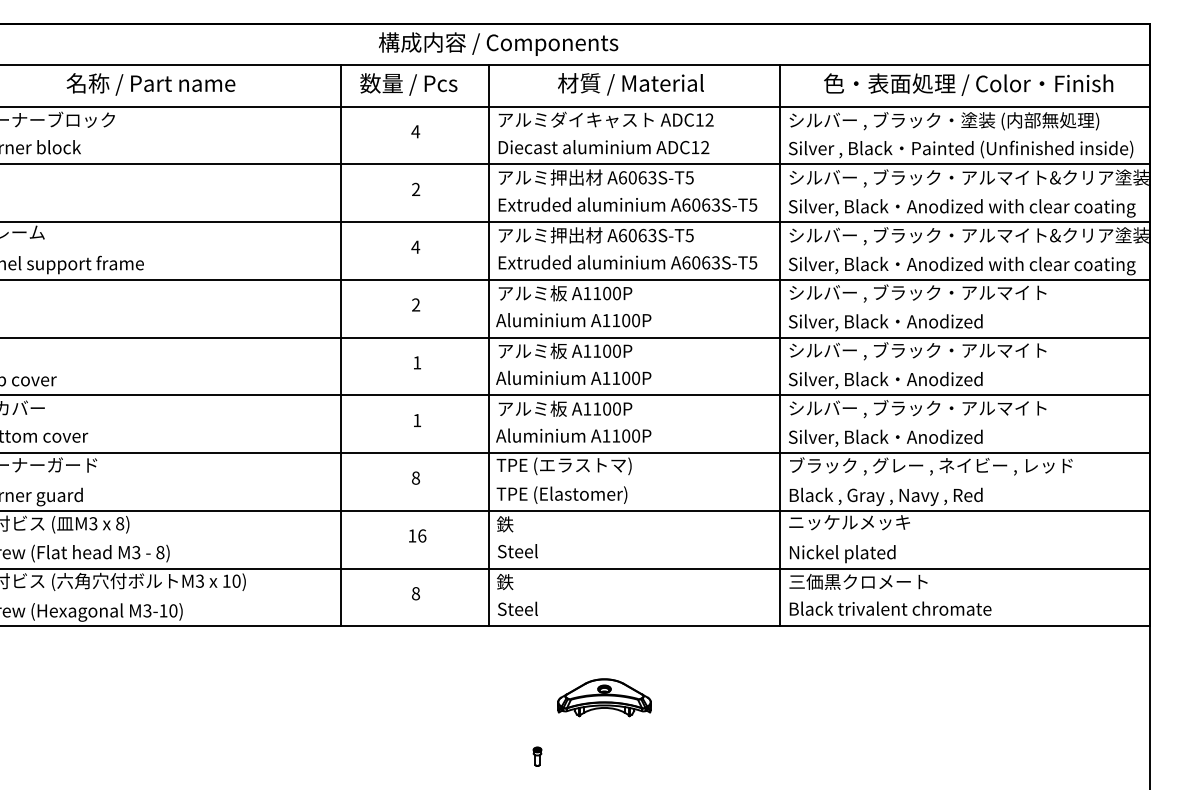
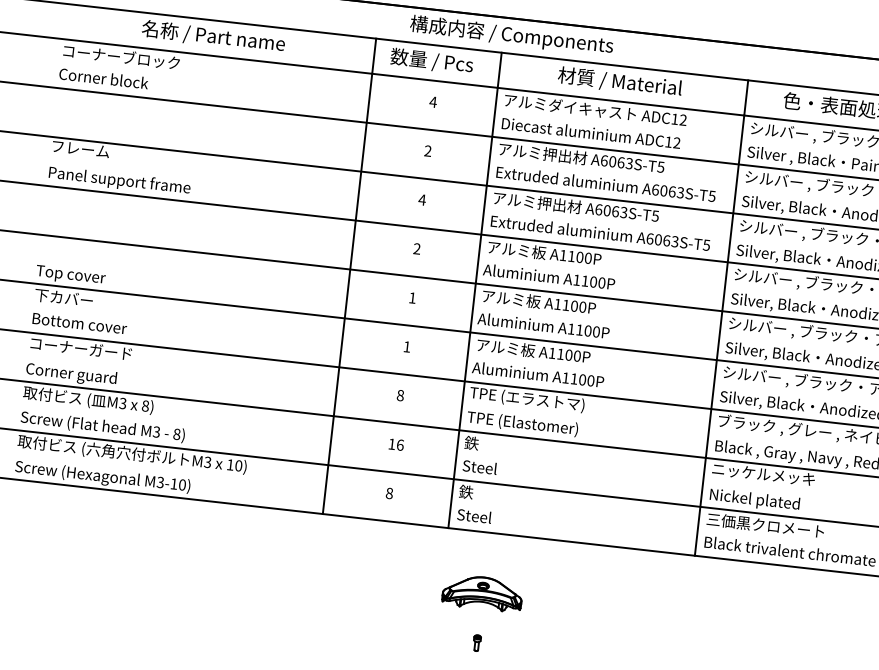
part: (604, 697) -> (482, 592), moved

